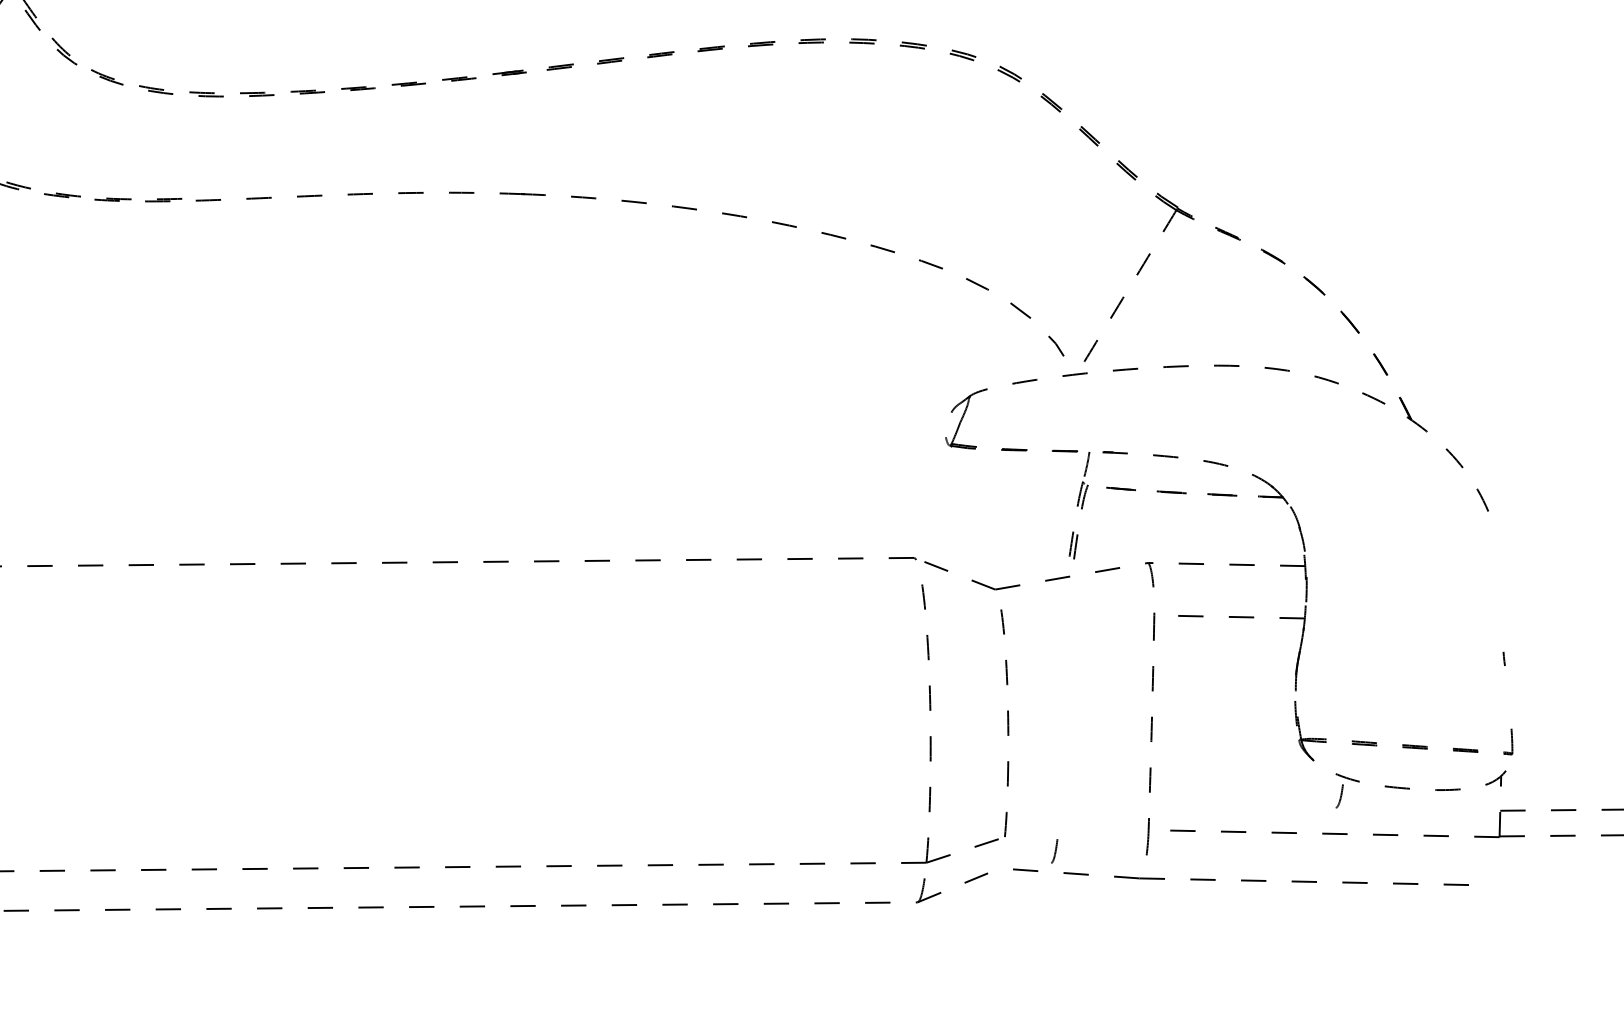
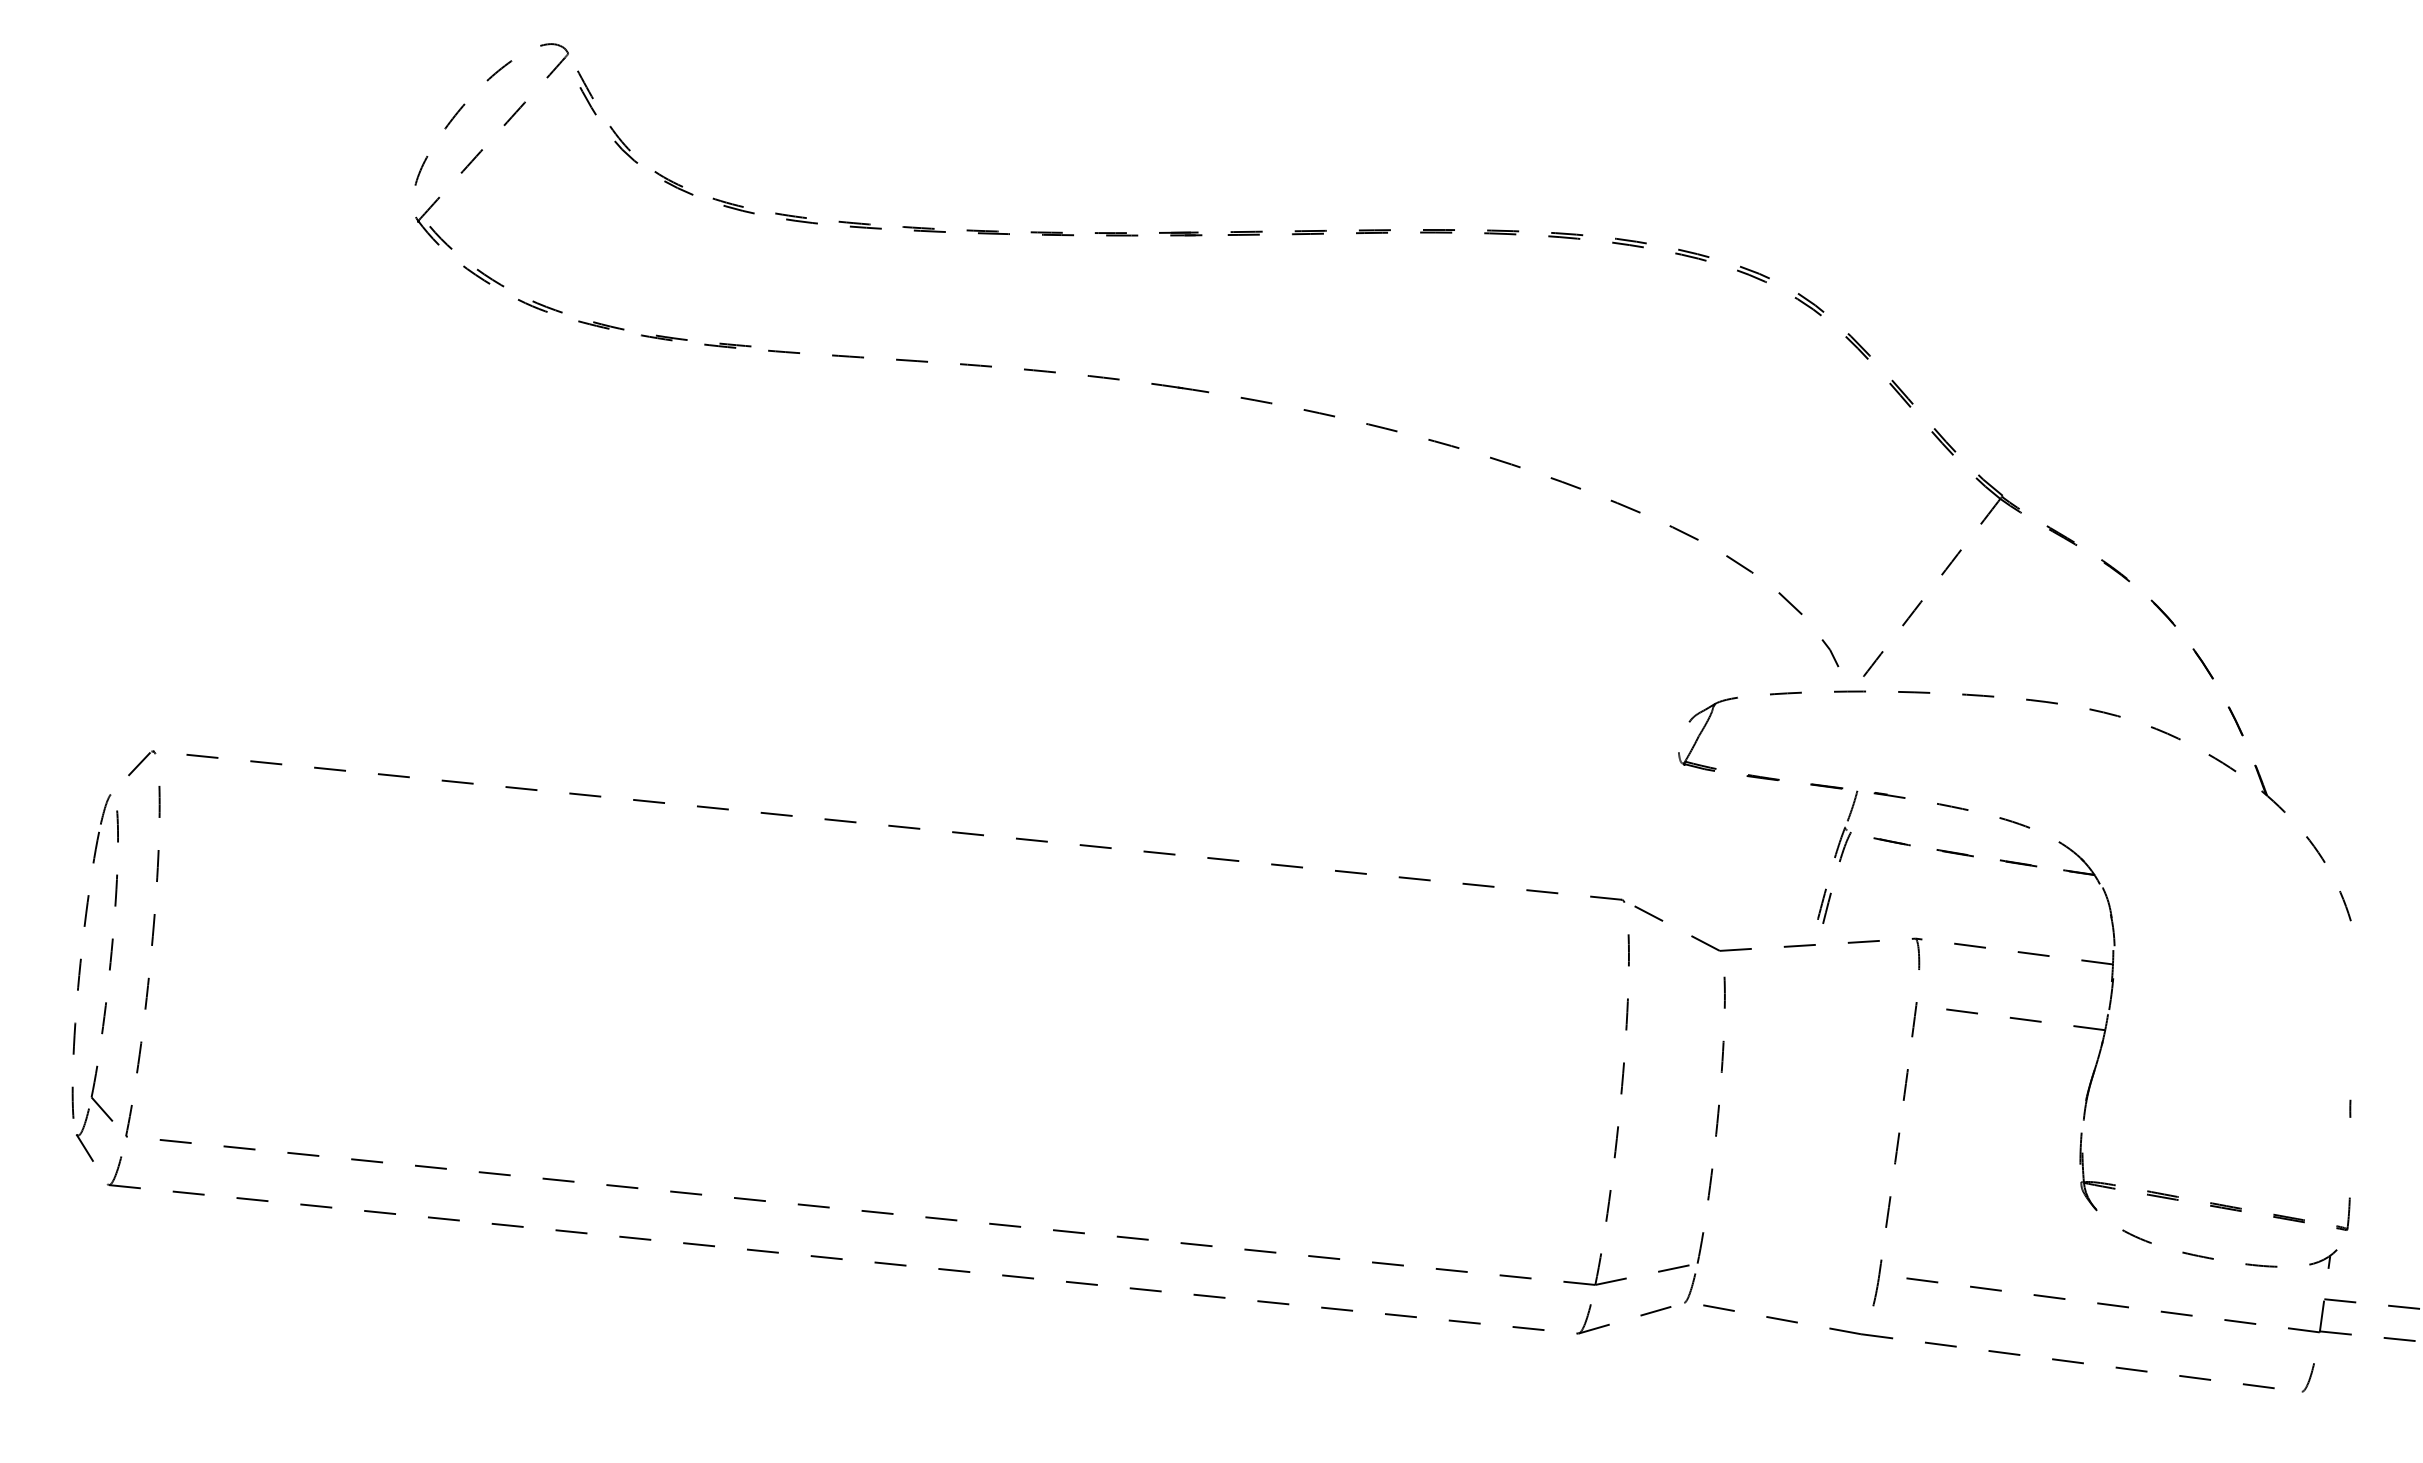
curve: (1340, 796) -> (2309, 1377), moved
curve: (1054, 851) -> (1690, 1288), moved

